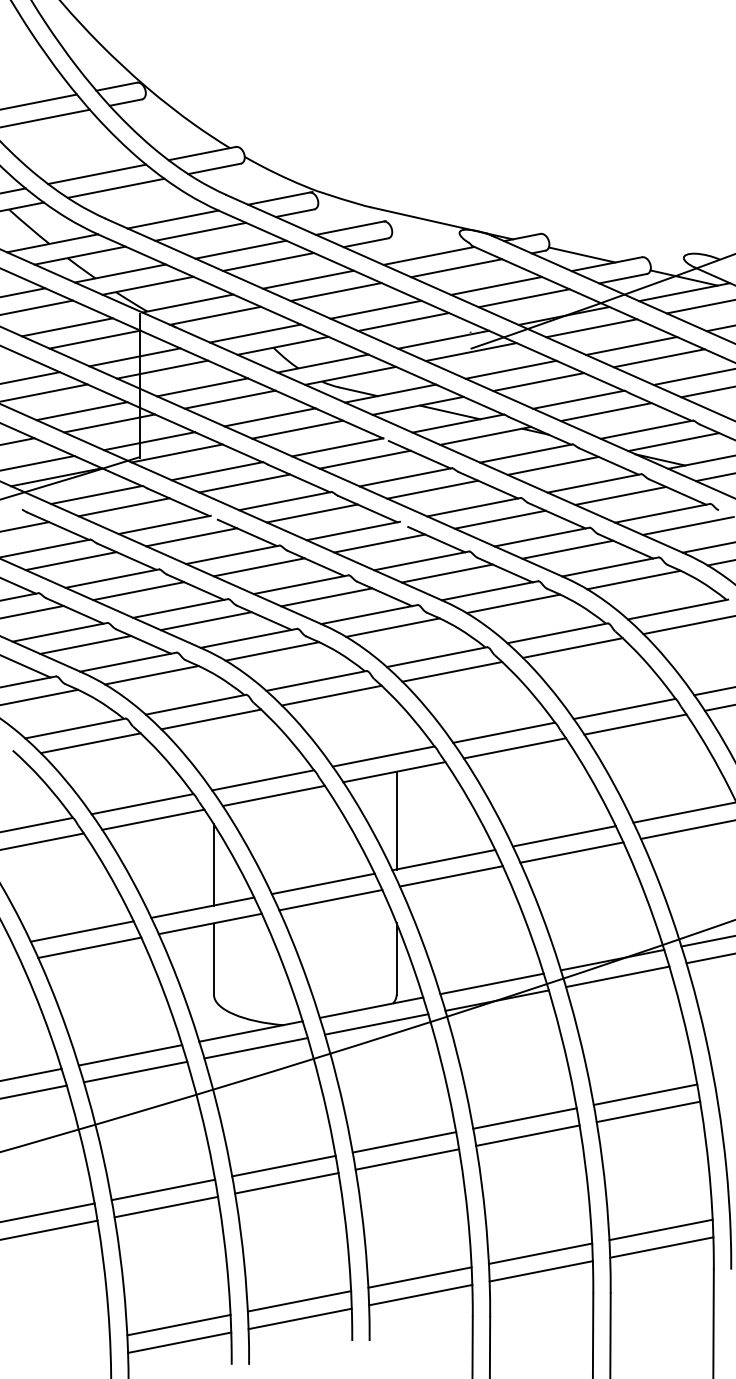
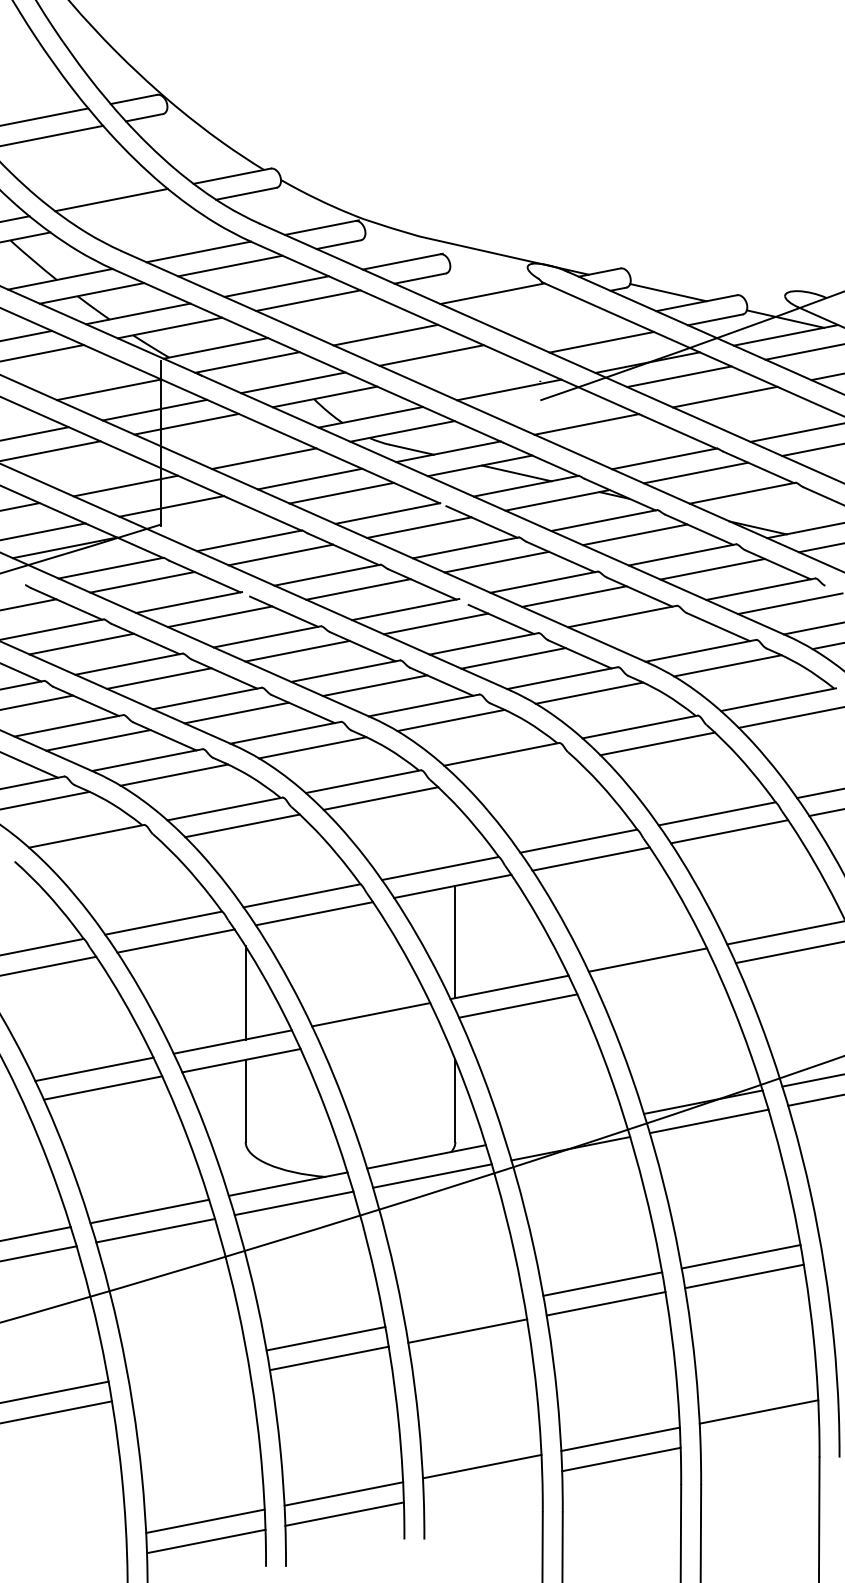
line: (115, 188) -> (132, 216), removed
line: (456, 267) -> (524, 307), removed
line: (308, 279) -> (354, 320), removed
line: (496, 285) -> (569, 327), removed
line: (403, 321) -> (463, 369), removed
line: (67, 327) -> (77, 375), removed
line: (470, 351) -> (540, 403), removed
line: (658, 357) -> (756, 410), removed
line: (538, 382) -> (618, 438), removed
line: (202, 387) -> (232, 444), removed
line: (81, 410) -> (93, 471), removed
line: (673, 442) -> (773, 507), removed
line: (177, 453) -> (203, 520), removed
line: (567, 549) -> (651, 630), removed
line: (452, 671) -> (519, 770), removed
line: (90, 742) -> (103, 852), removed
line: (571, 852) -> (656, 978), removed
line: (330, 900) -> (379, 1033), removed
line: (491, 983) -> (564, 1129), removed
line: (404, 1142) -> (464, 1311), removed
line: (163, 1189) -> (187, 1365), removed
line: (165, 1206) -> (190, 1385), removed
line: (661, 1246) -> (759, 1431), removed
line: (420, 1294) -> (482, 1486), removed

